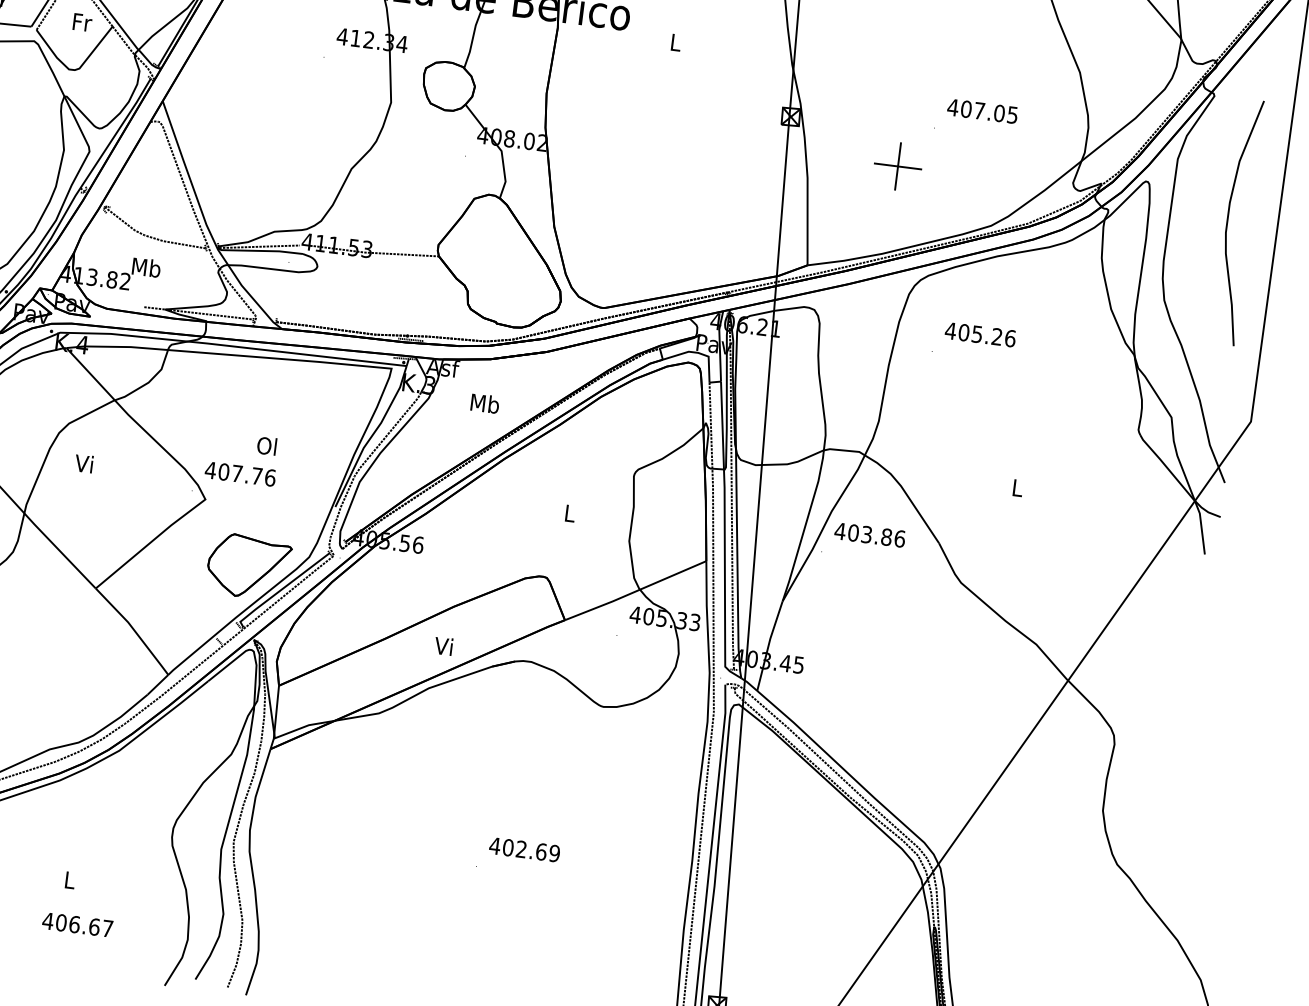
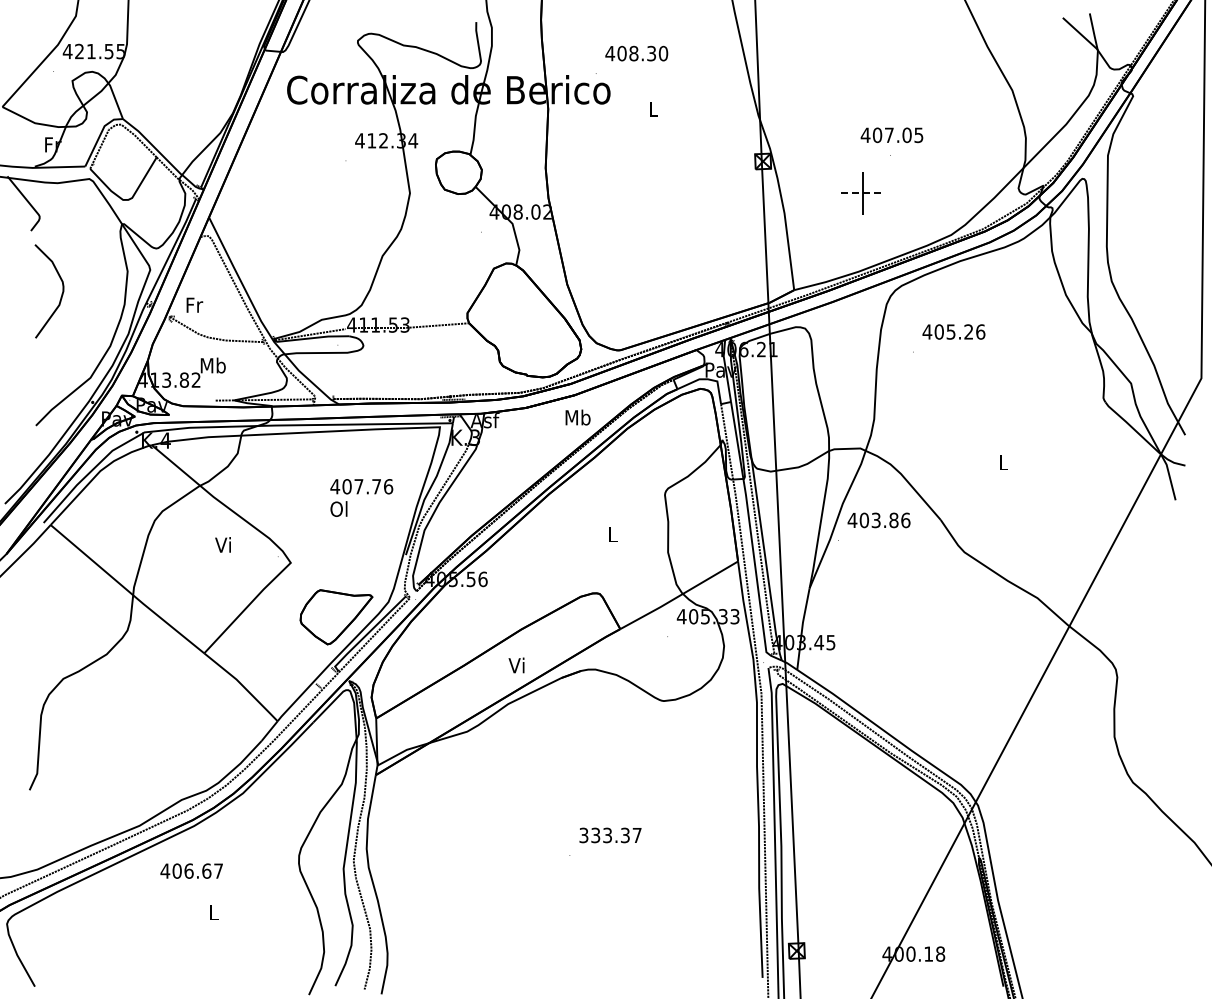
text: (82, 21) -> (194, 304), moved
text: (982, 111) -> (891, 135), moved
line: (897, 166) -> (862, 193), solid -> dashed
curve: (1228, 219) -> (1159, 203), removed
text: (484, 403) -> (577, 417), moved
text: (83, 463) -> (222, 544), moved
text: (240, 473) -> (361, 486), moved
text: (524, 849) -> (610, 835), 402.69 -> 333.37
text: (77, 924) -> (191, 870), moved

